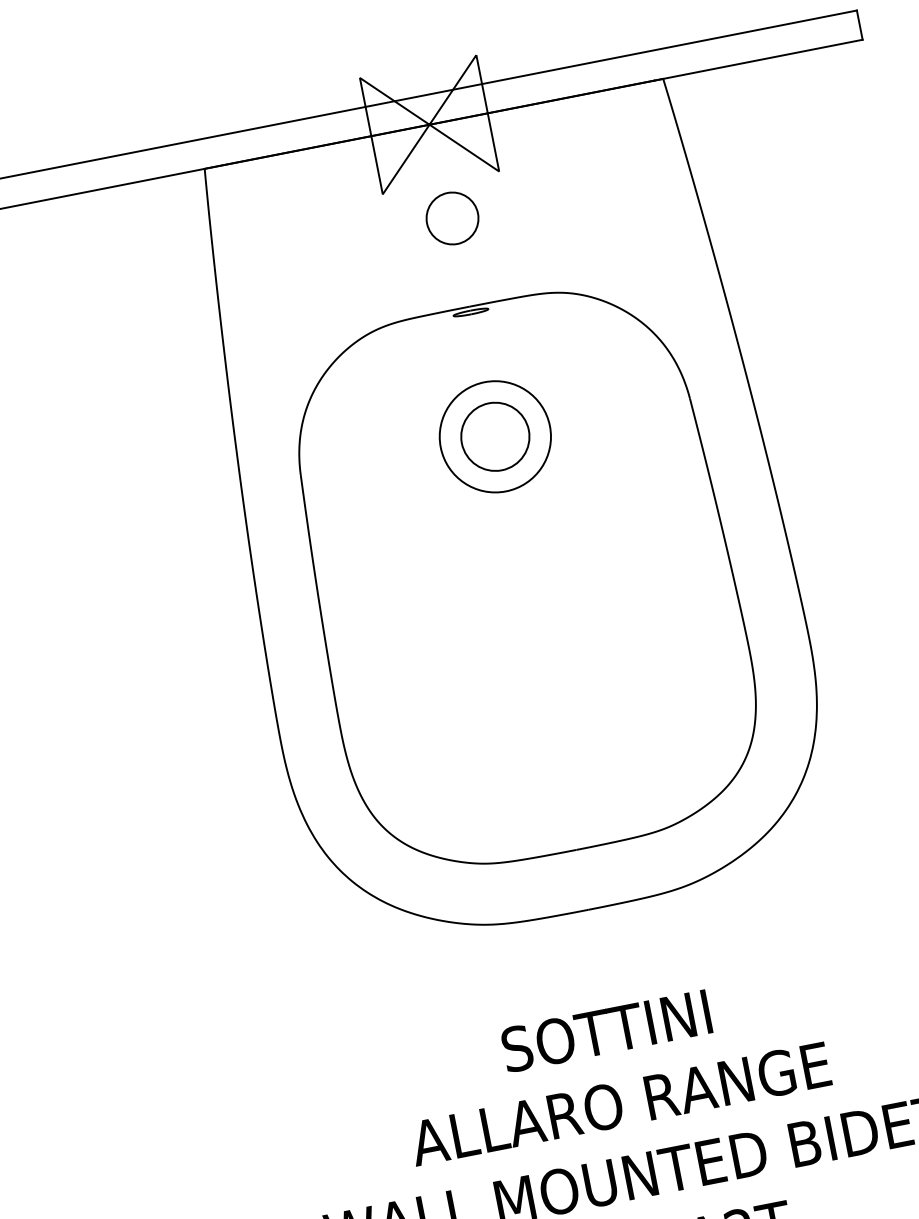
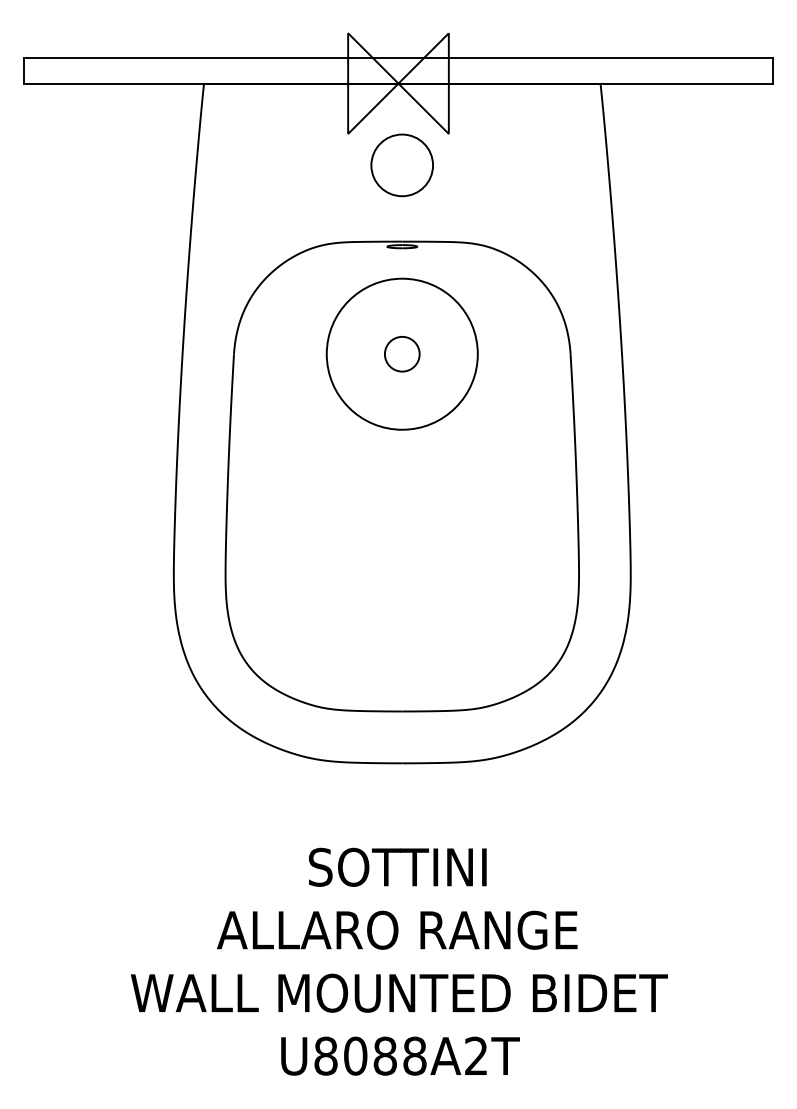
circle: (452, 218) -> (402, 165), size x1.4
circle: (495, 437) -> (402, 354), size x0.6
circle: (495, 437) -> (402, 354), size x1.6

